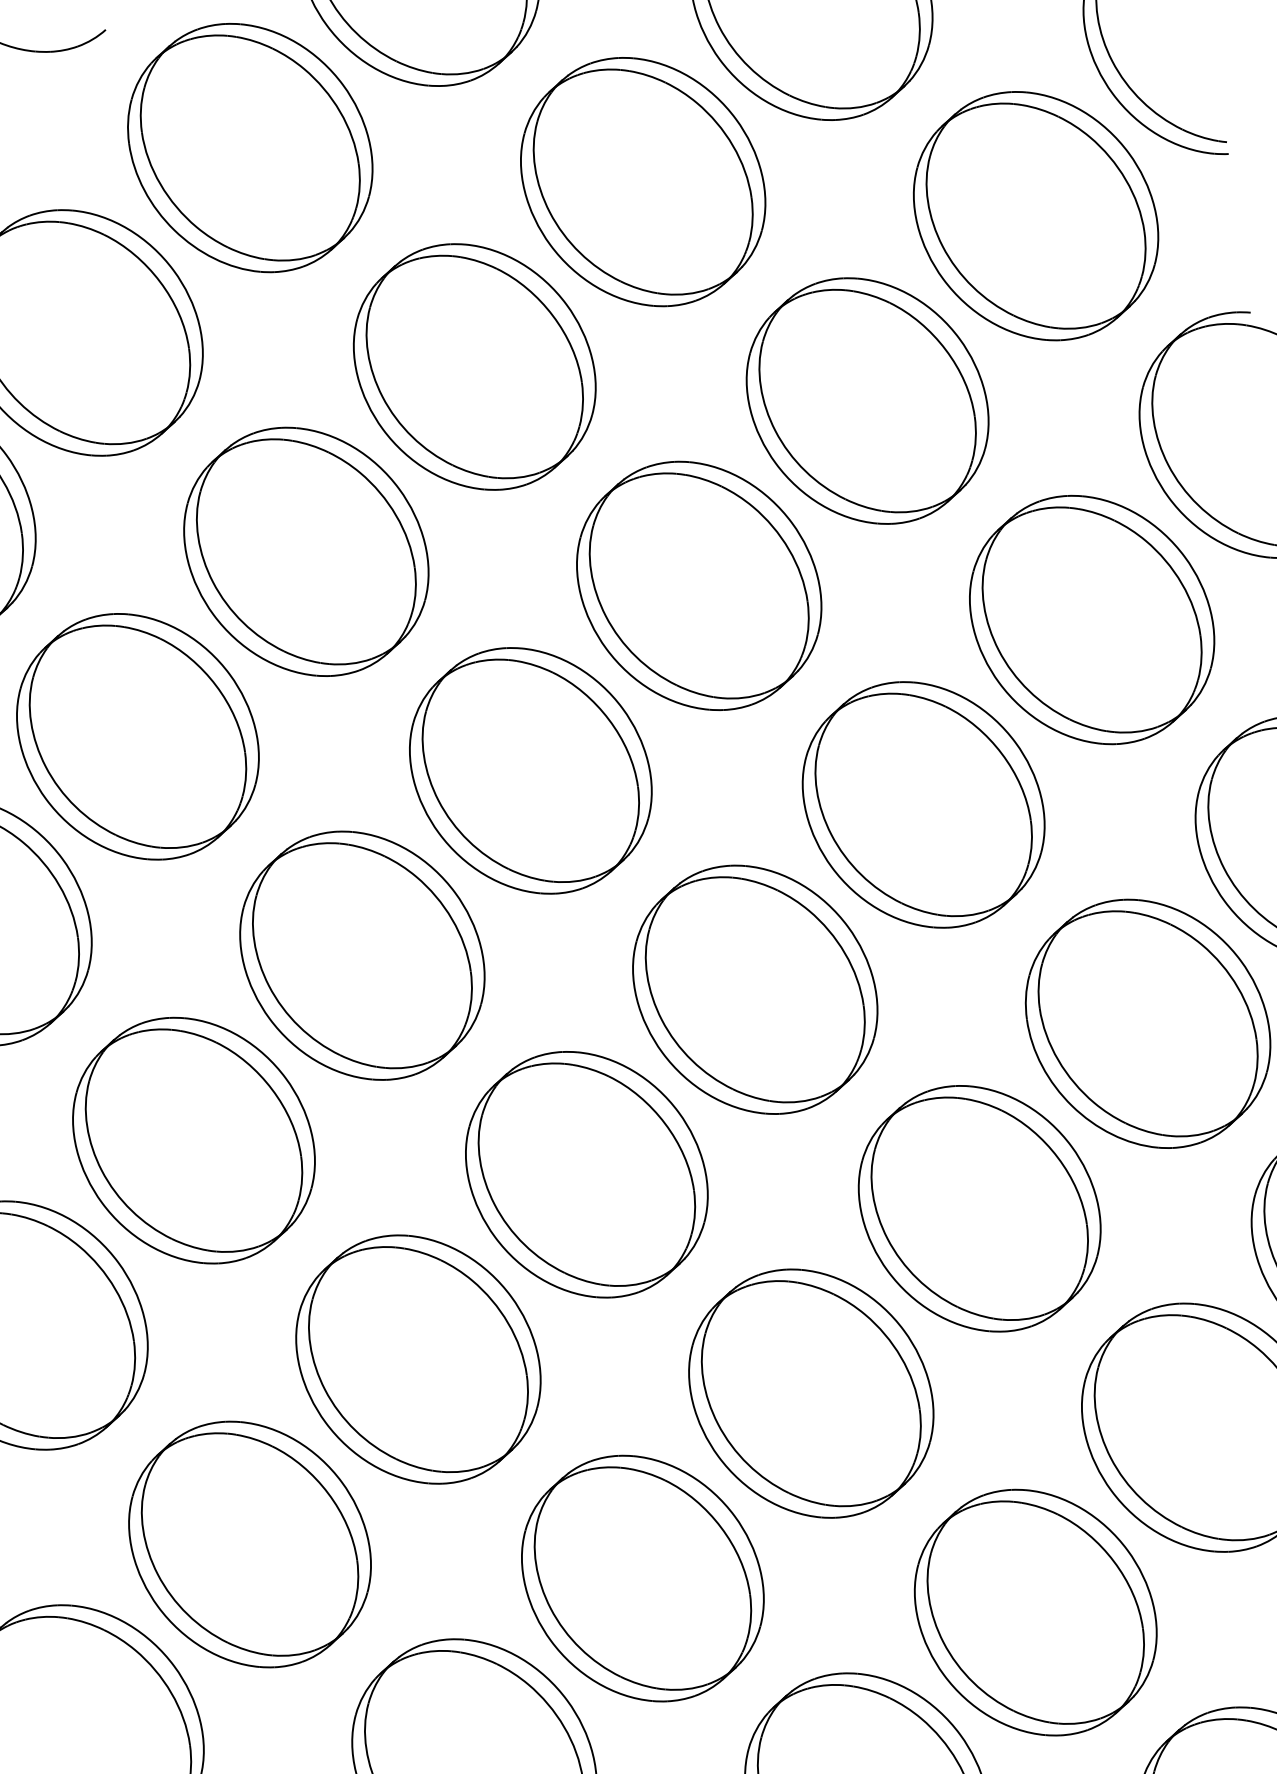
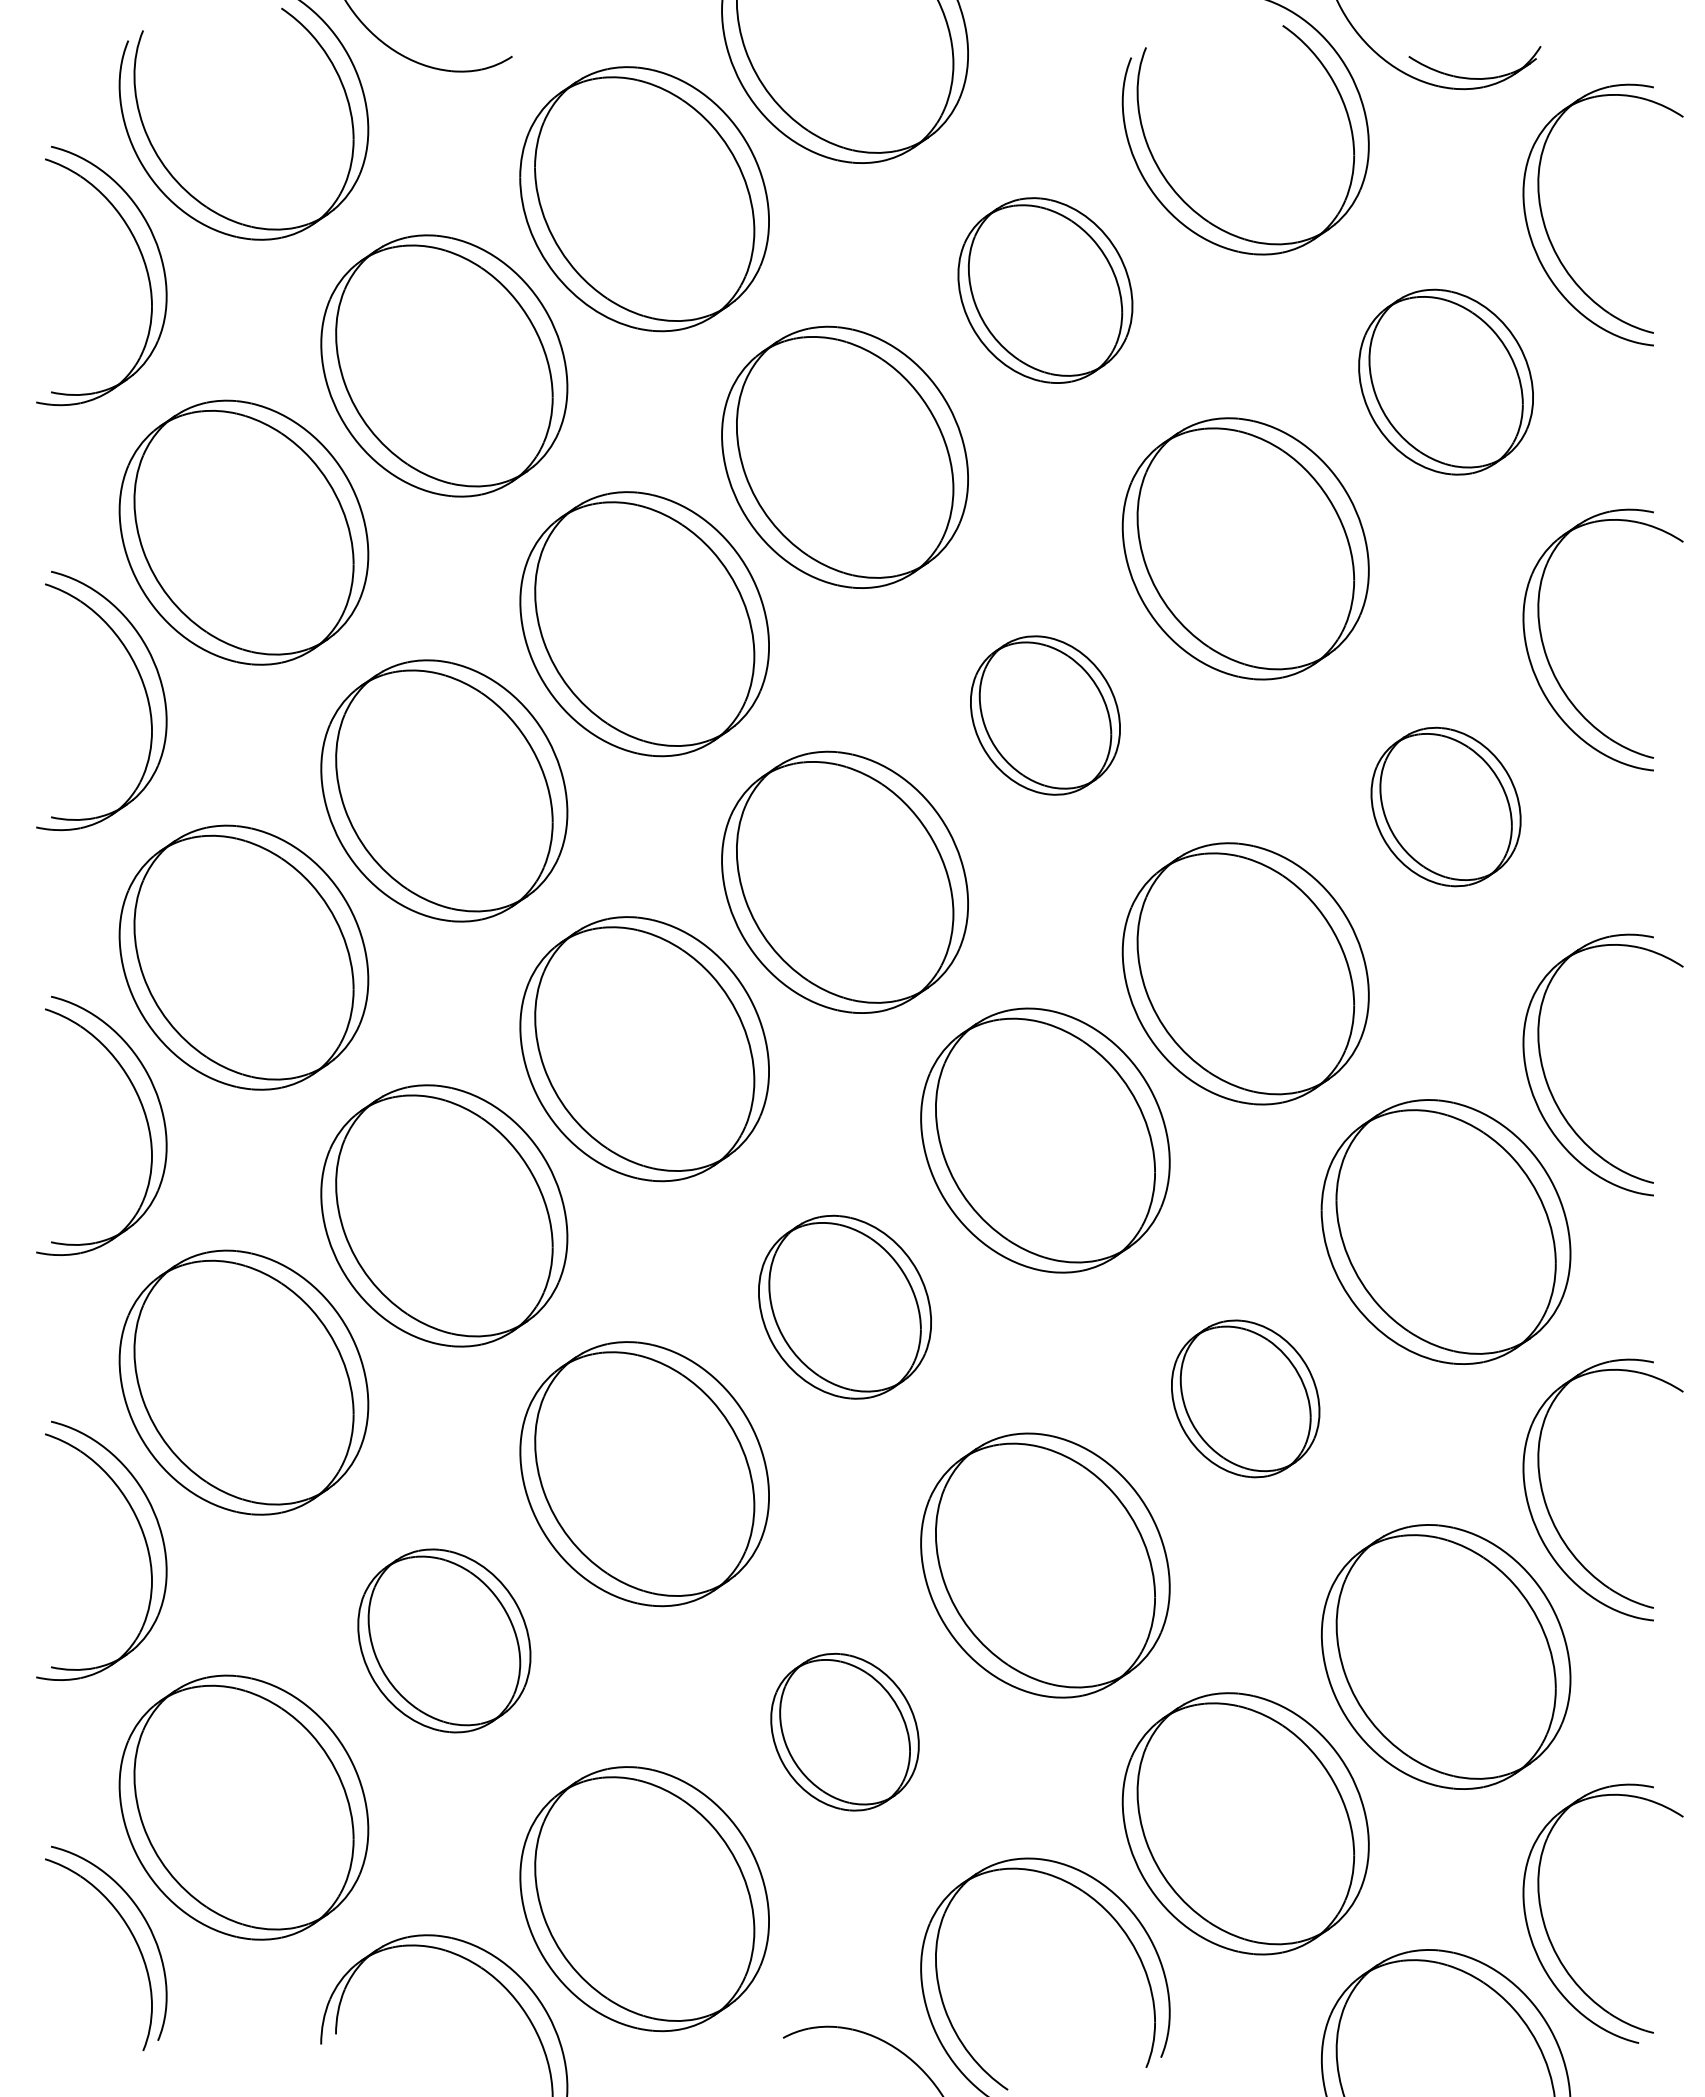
part: (643, 181) -> (1045, 290), size x0.7
part: (1035, 216) -> (1445, 382), size x0.7
part: (699, 585) -> (1045, 715), size x0.6
part: (1091, 619) -> (1445, 806), size x0.6
part: (586, 1173) -> (844, 1306), size x0.7
part: (979, 1208) -> (1245, 1398), size x0.6
part: (250, 1544) -> (444, 1640), size x0.7
part: (642, 1577) -> (844, 1731), size x0.6

